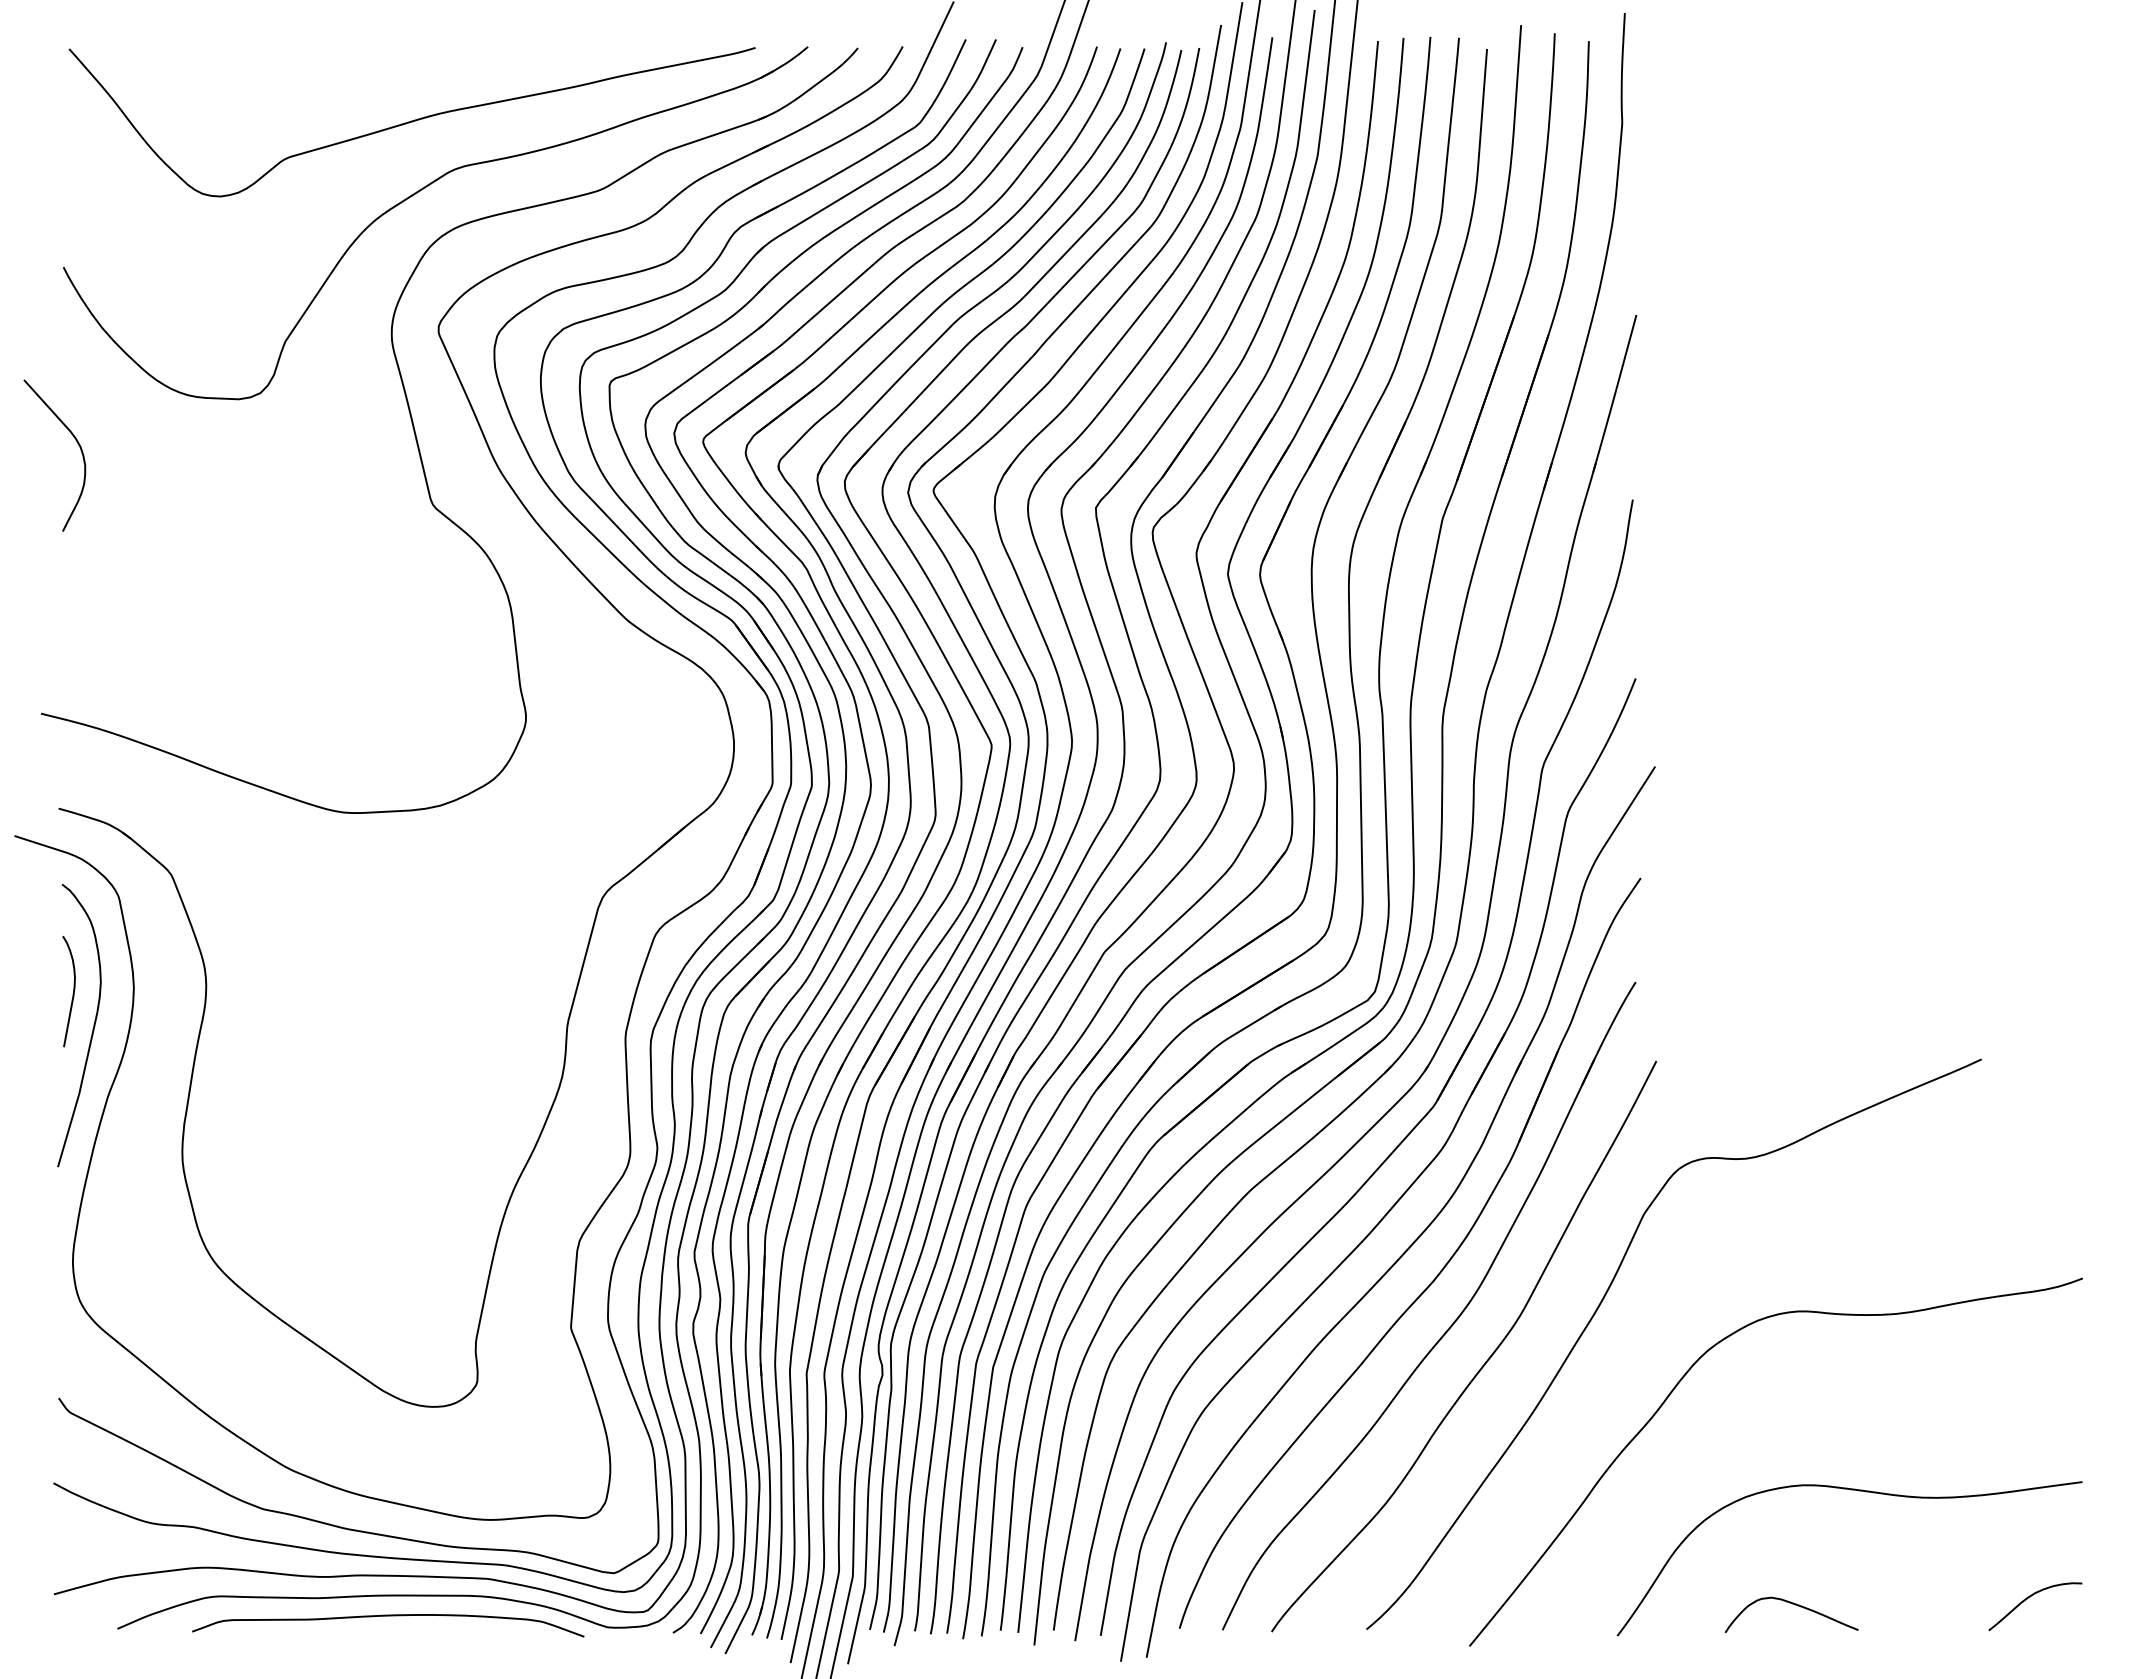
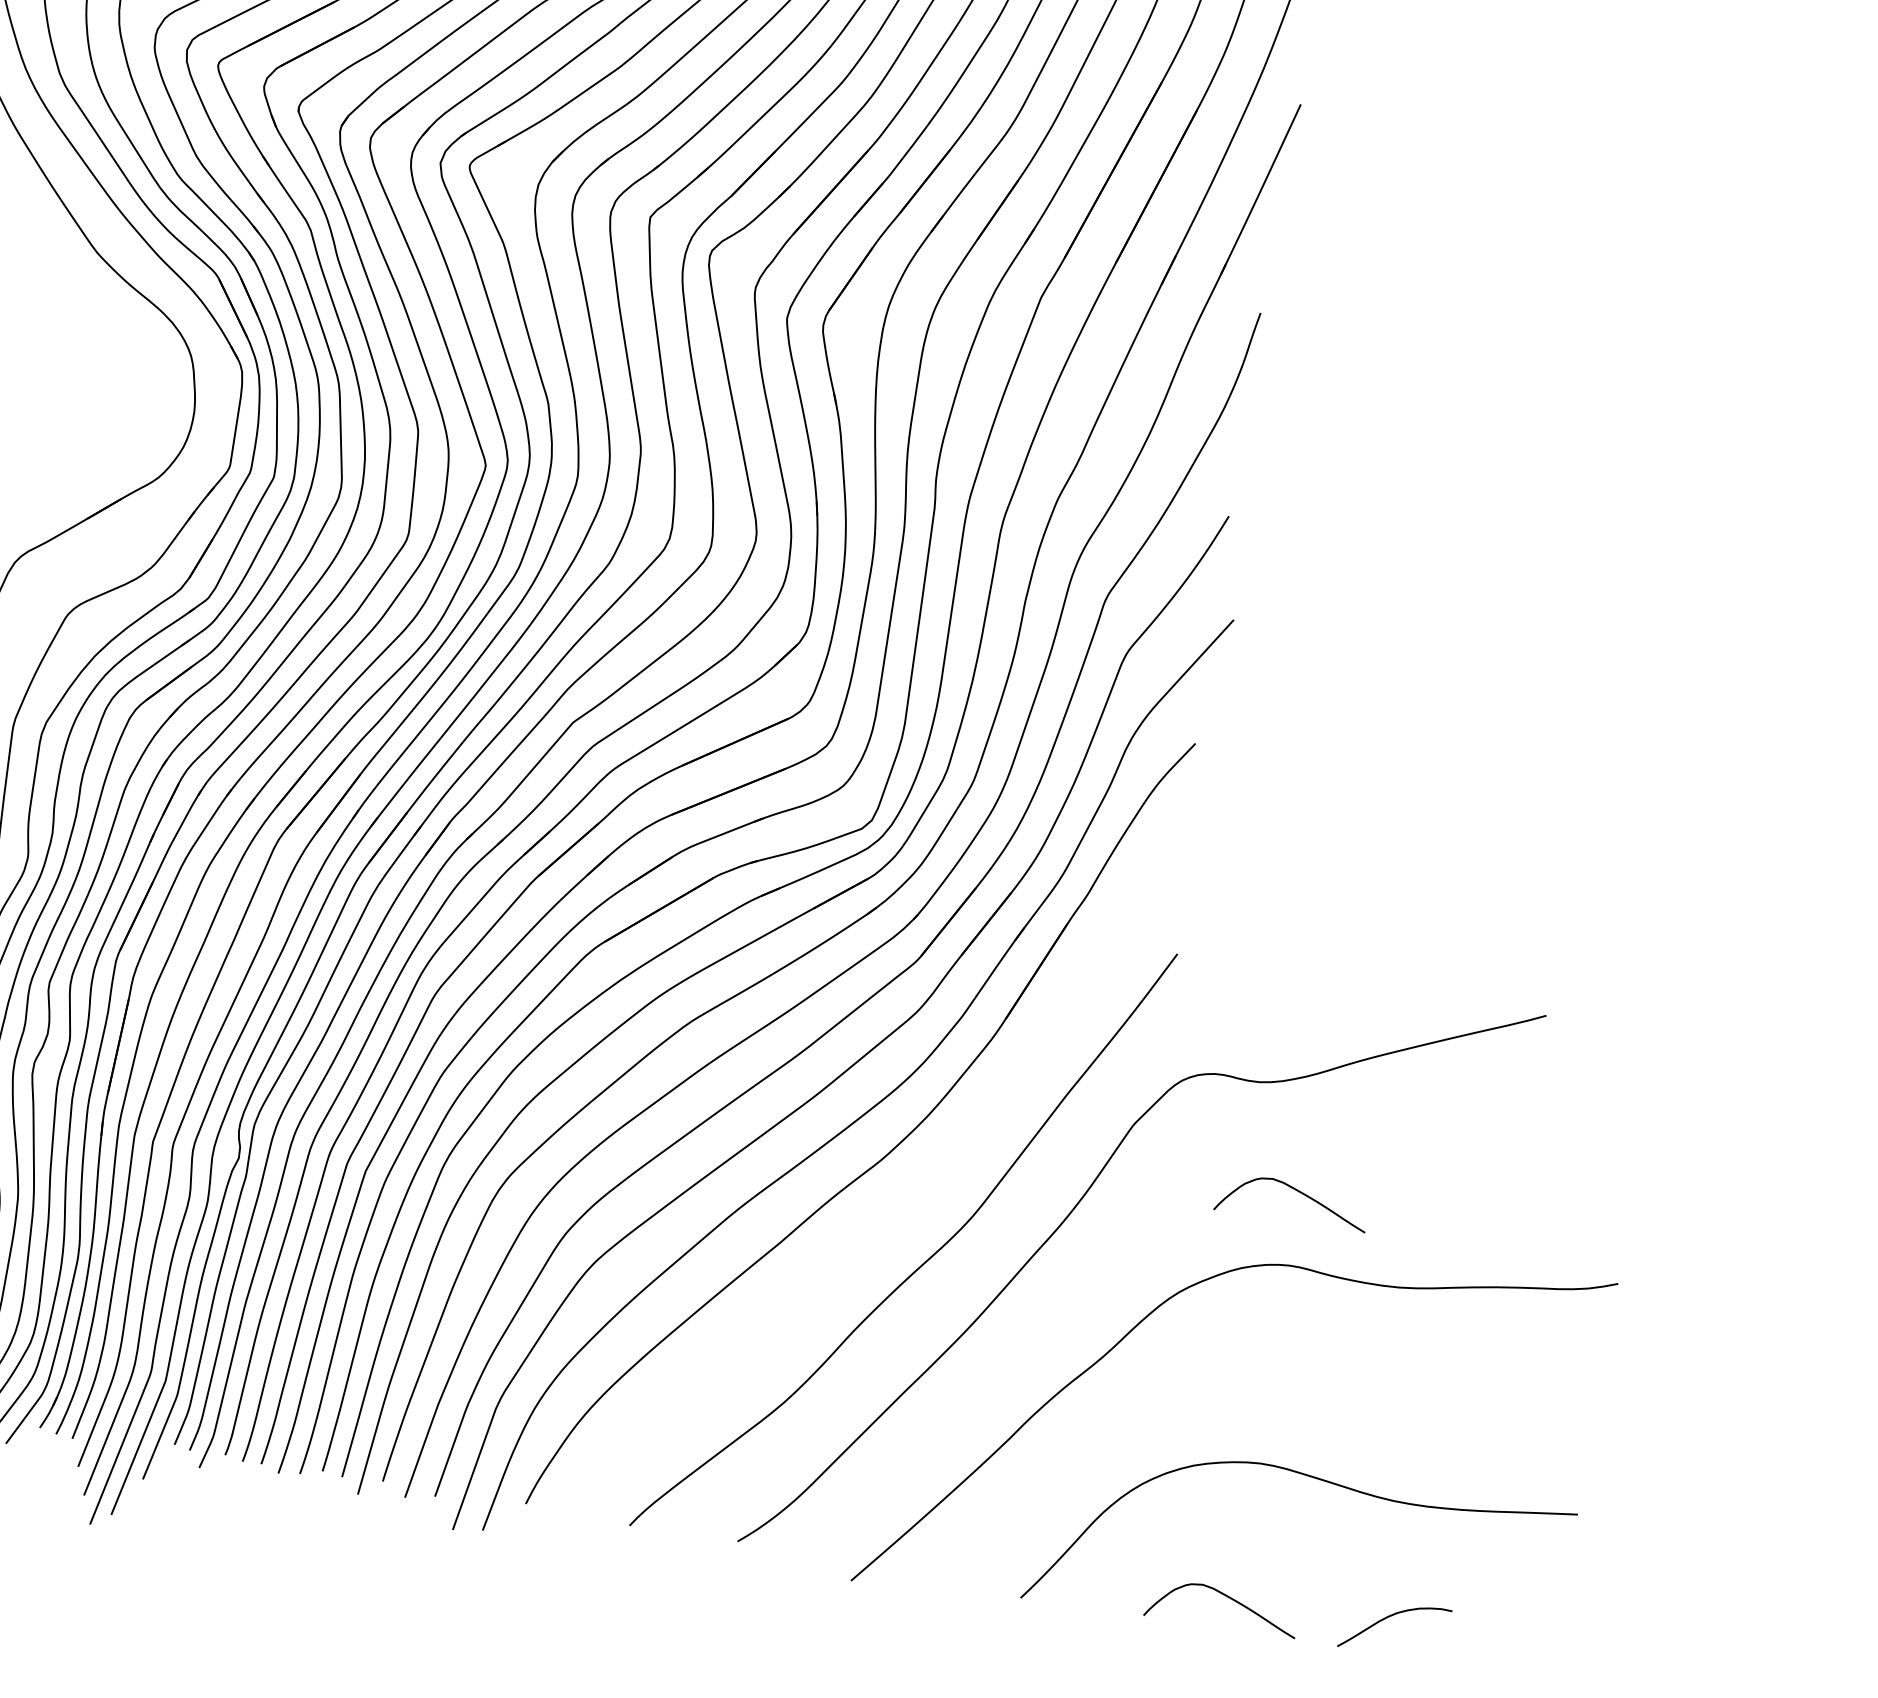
curve: (1795, 1247) -> (1298, 1192), added
part: (1450, 1325) -> (892, 1213), removed
curve: (2030, 1597) -> (1391, 1617), moved

